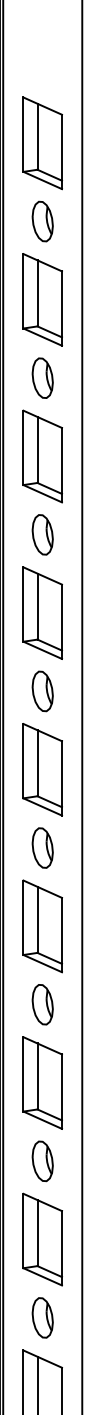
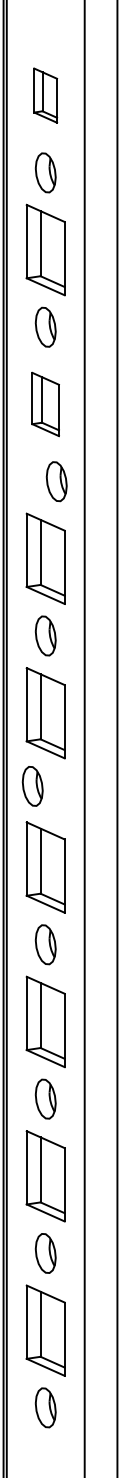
part: (42, 143) -> (45, 95), size x0.6
part: (42, 456) -> (45, 404), size x0.7
part: (42, 534) -> (56, 481), moved
part: (42, 848) -> (32, 786), moved

